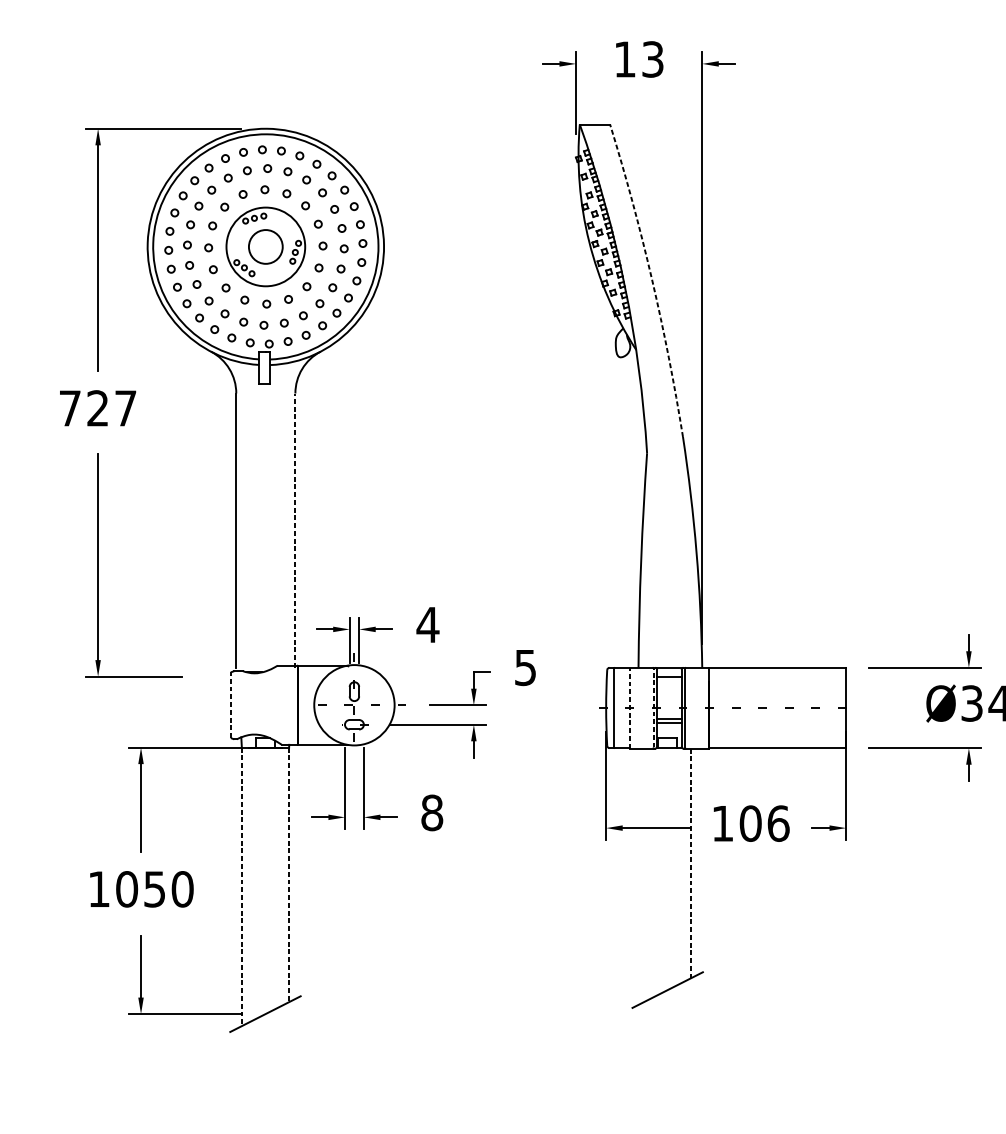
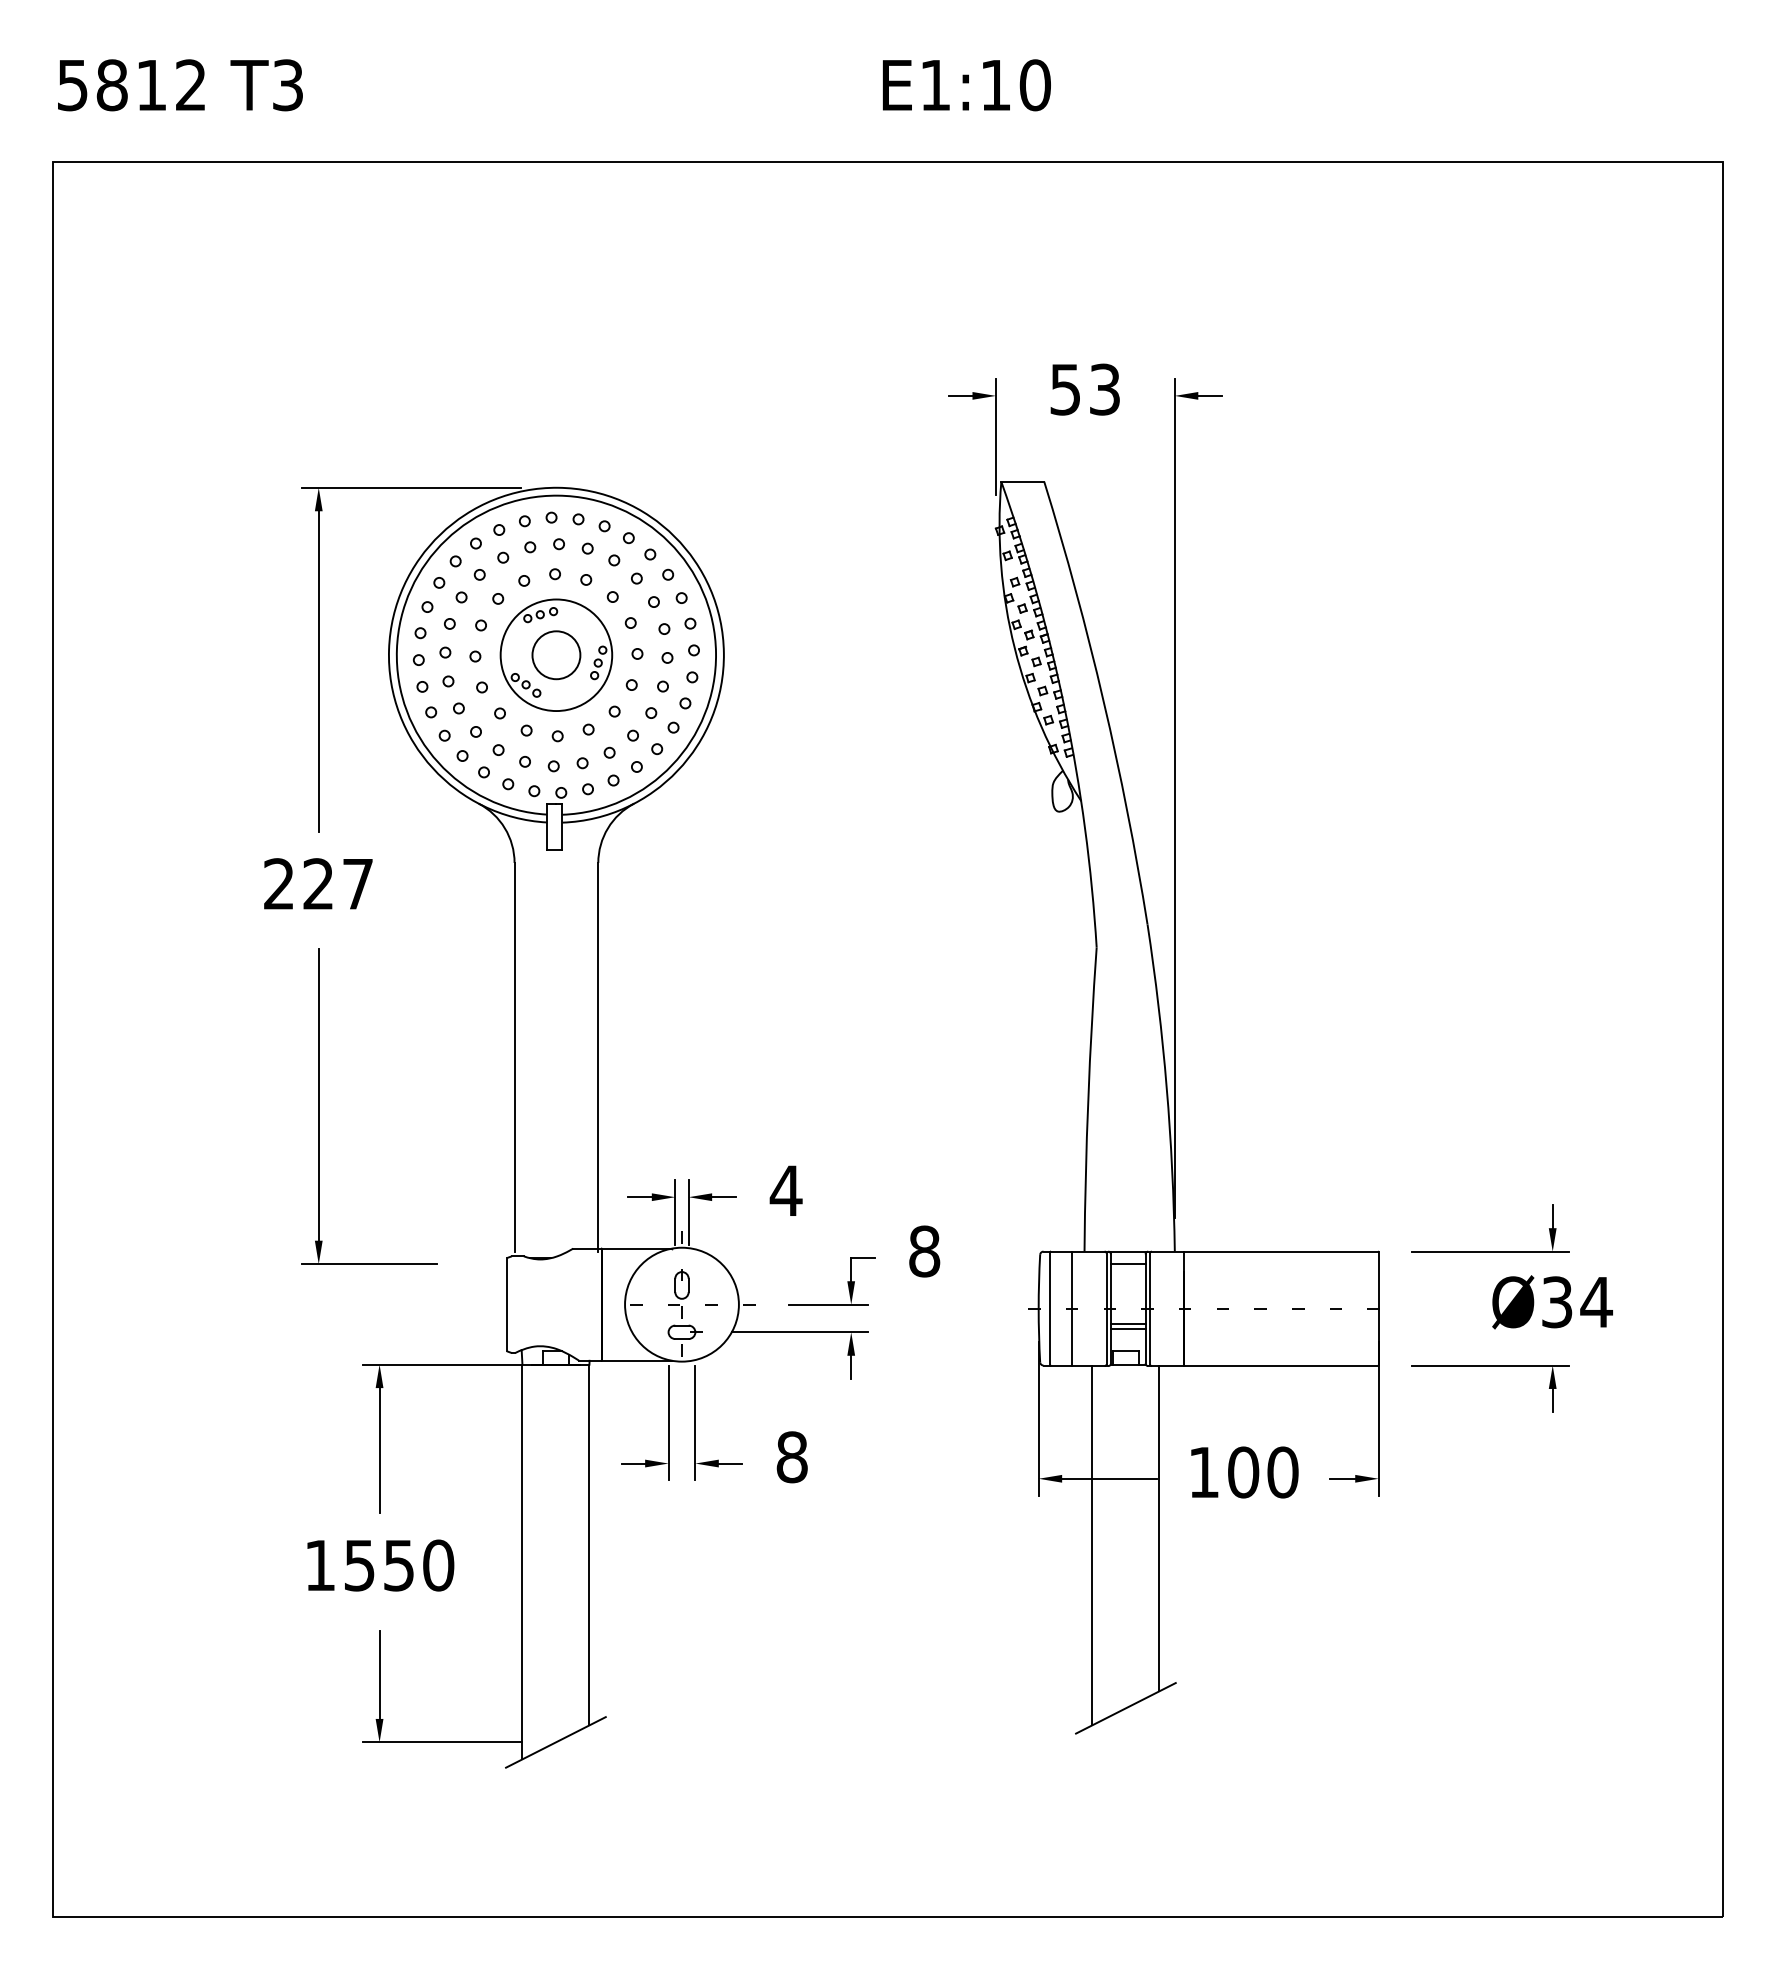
text: (624, 59) -> (1064, 389), 13 -> 53
arc: (651, 279) -> (1103, 701), dashed -> solid
text: (69, 408) -> (278, 883), 727 -> 227
line: (295, 530) -> (598, 1056), dashed -> solid
text: (525, 667) -> (924, 1251), 5 -> 8
line: (230, 705) -> (506, 1304), dashed -> solid
line: (630, 707) -> (1072, 1308), dashed -> solid
line: (654, 707) -> (1106, 1308), dashed -> solid
text: (778, 823) -> (1282, 1472), 106 -> 100
line: (691, 863) -> (1159, 1528), dashed -> solid
line: (289, 875) -> (589, 1545), dashed -> solid
line: (644, 875) -> (1092, 1545), added
line: (241, 887) -> (522, 1562), dashed -> solid
text: (126, 889) -> (359, 1565), 1050 -> 1550

